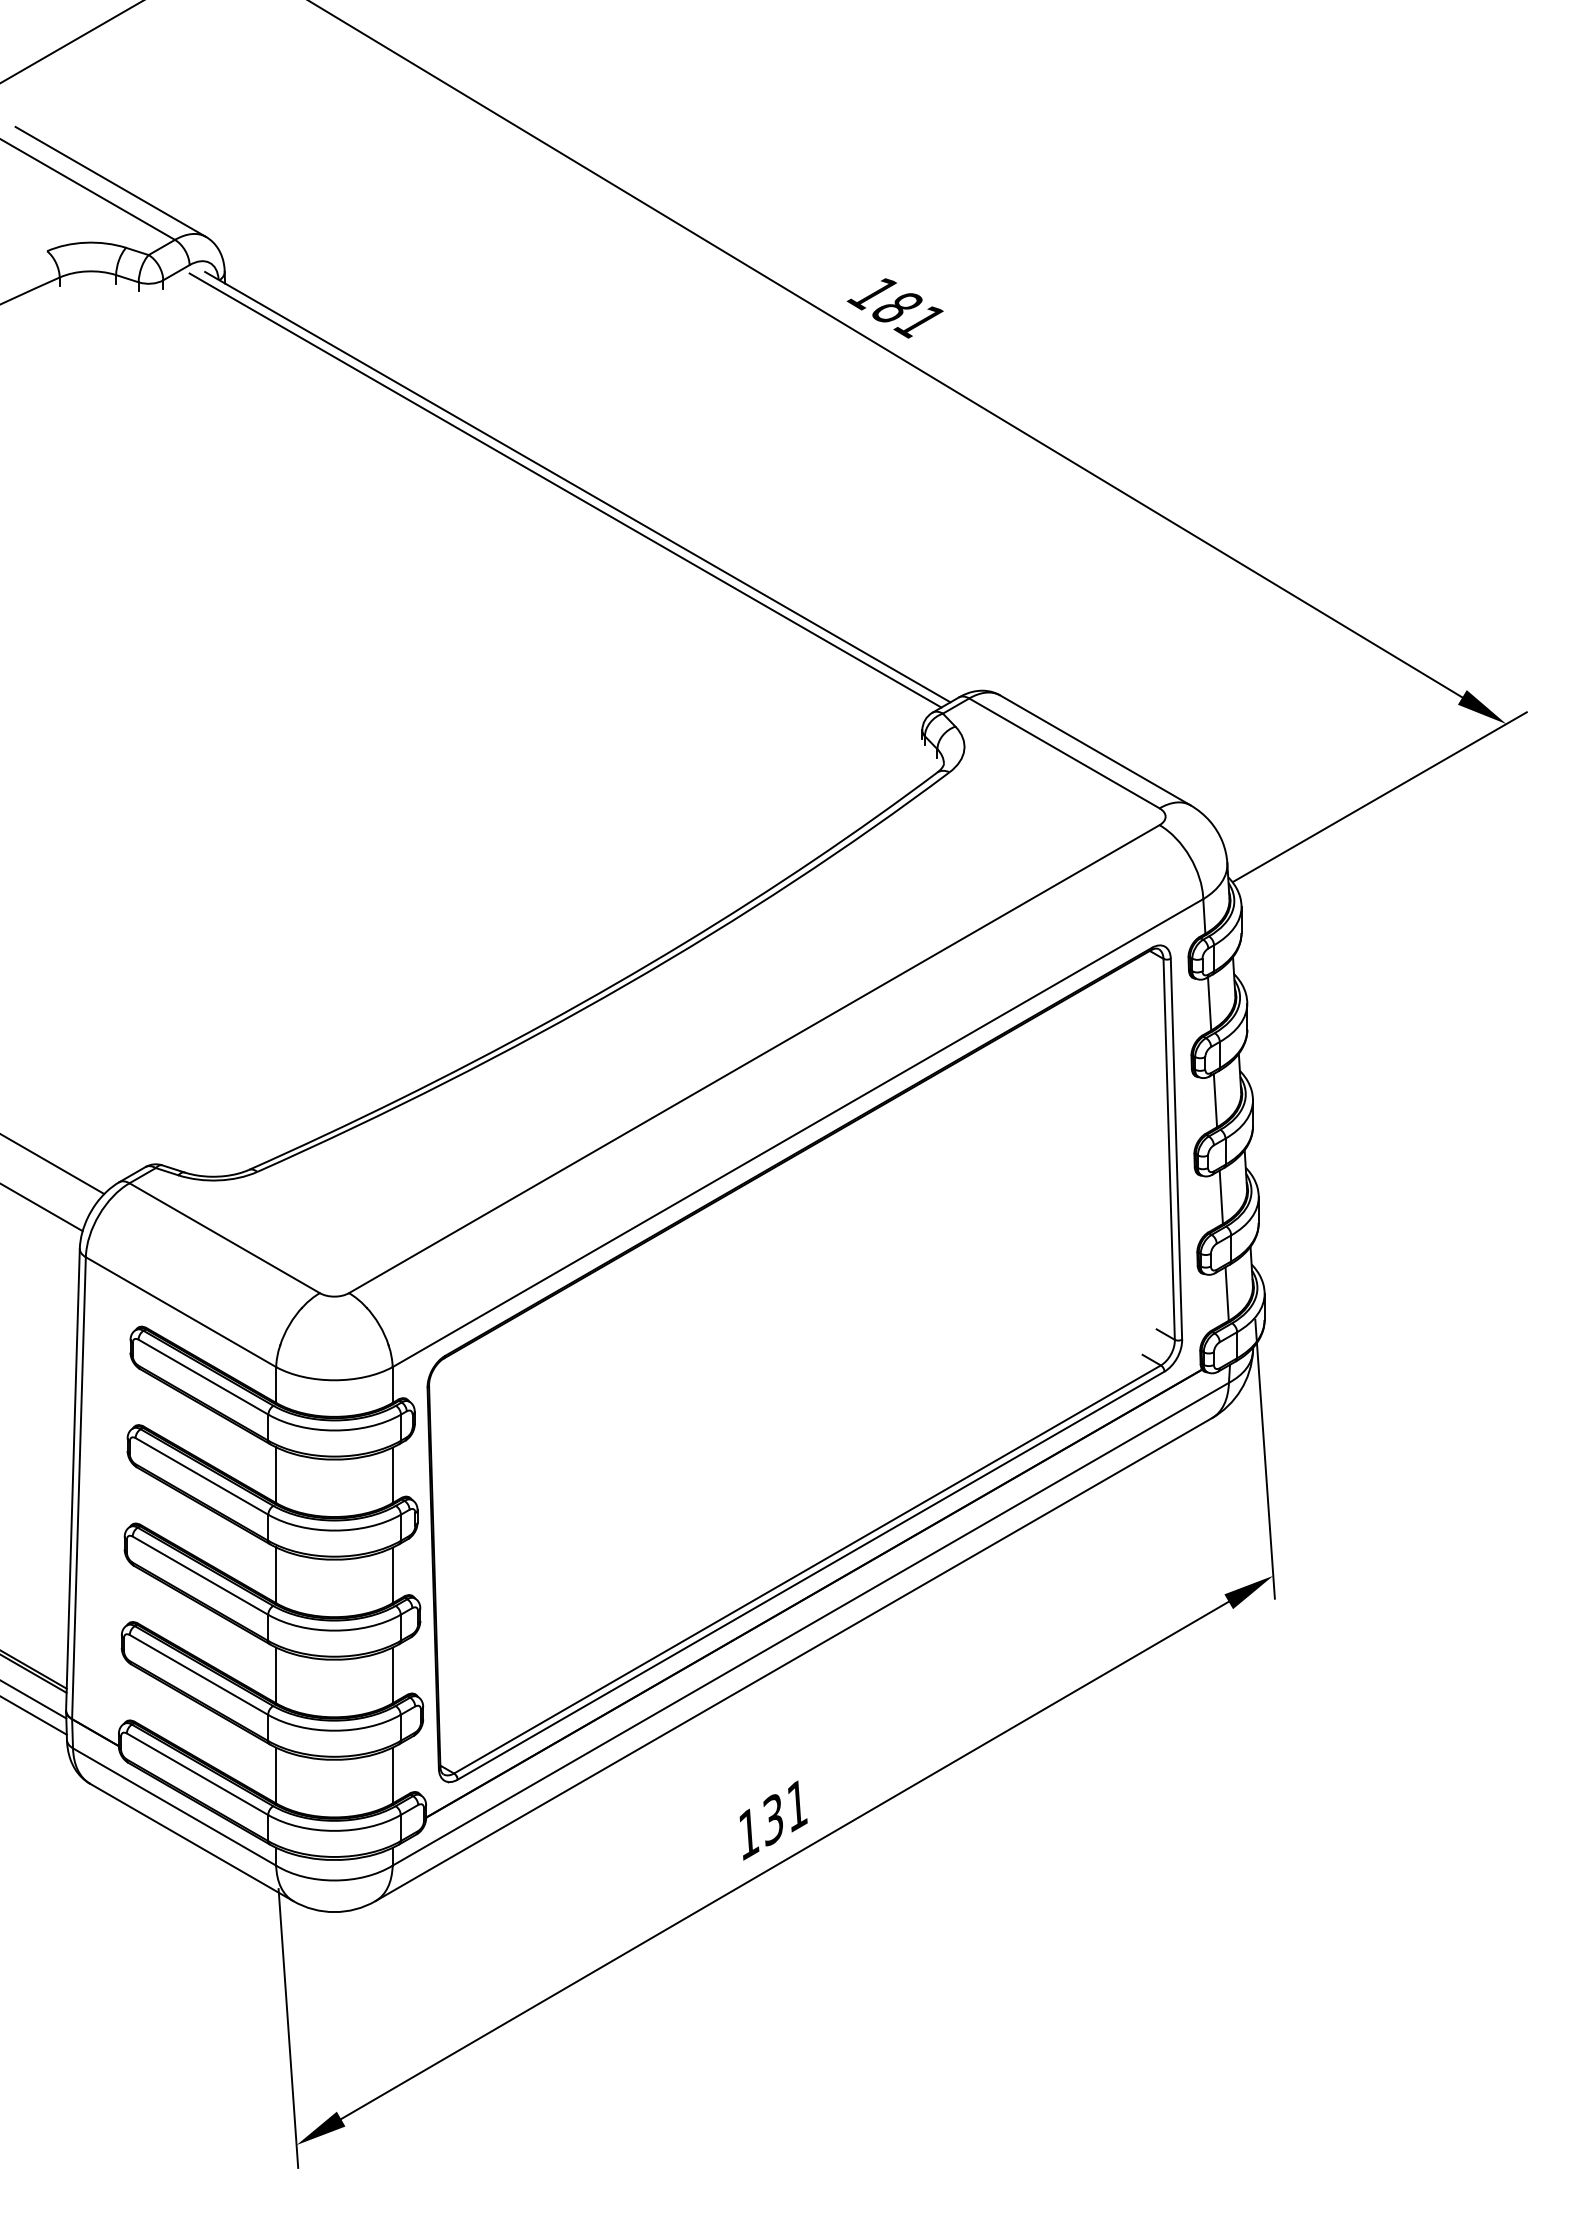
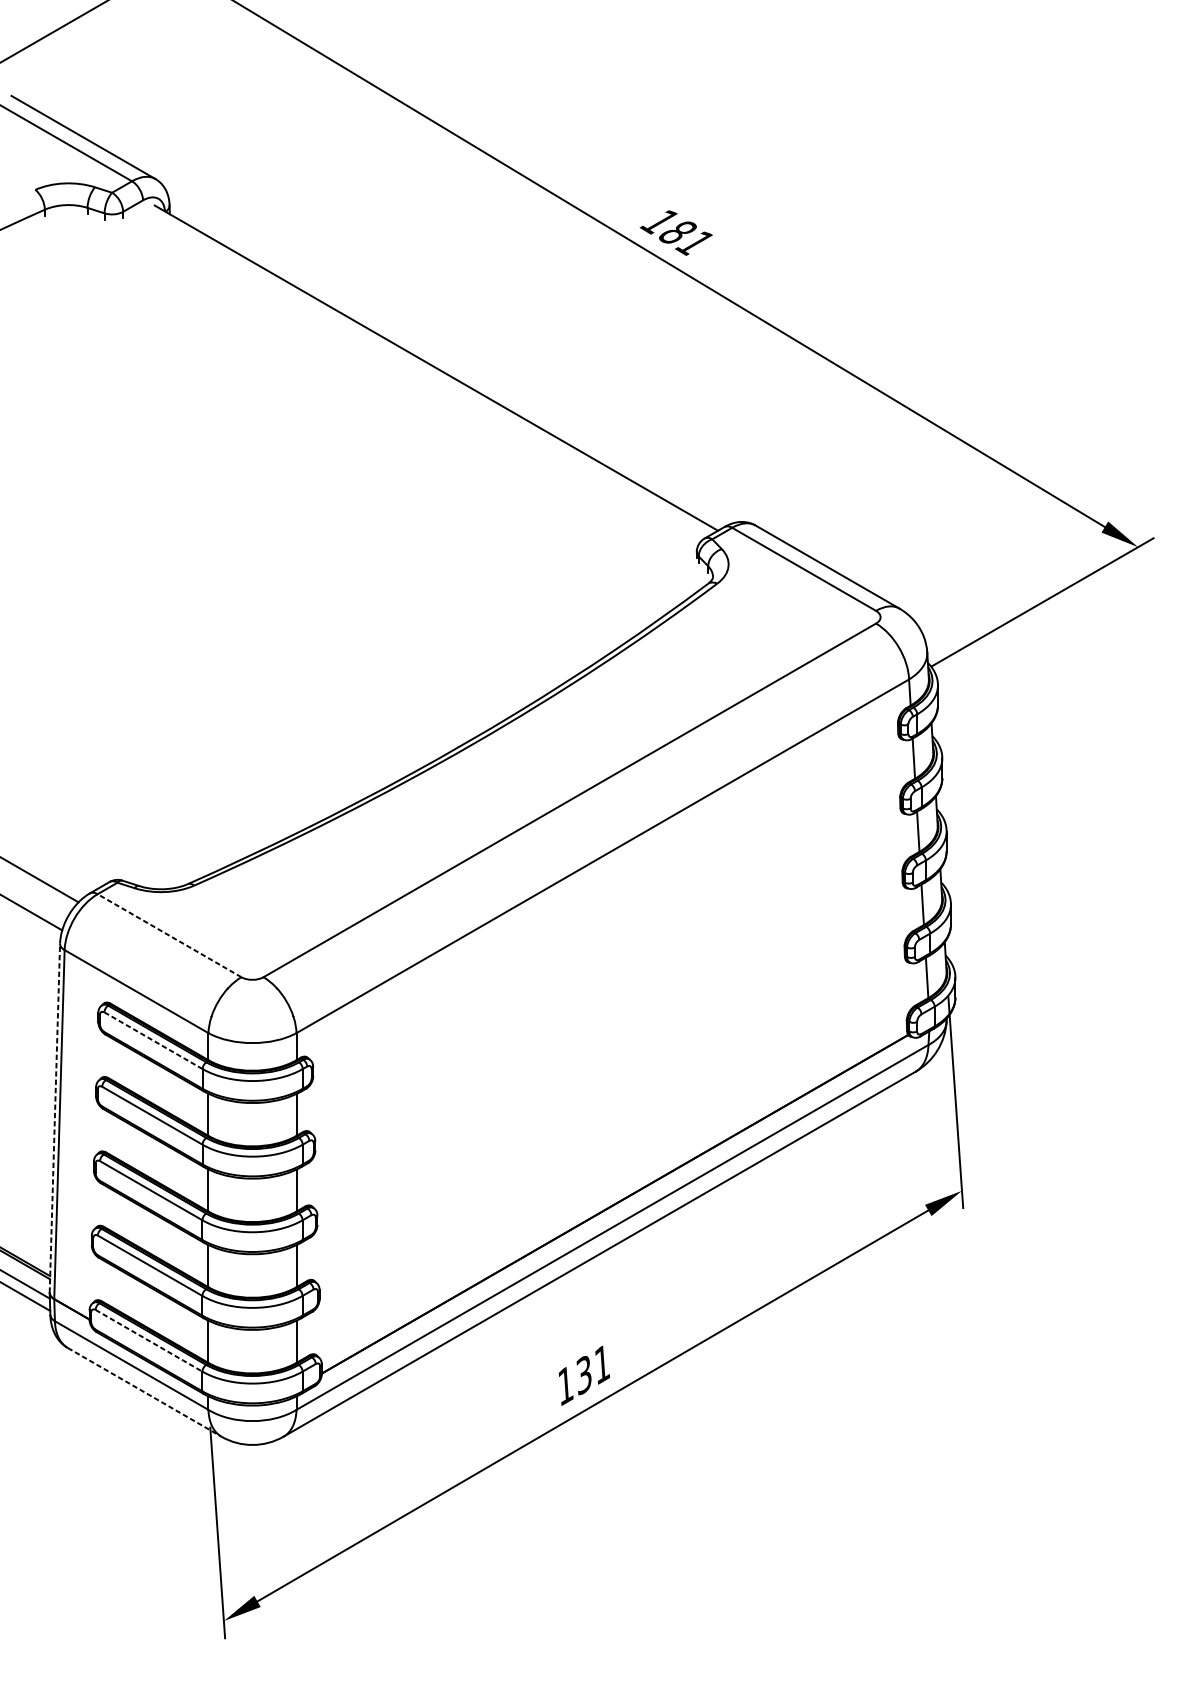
line: (565, 490) -> (427, 370), removed
line: (224, 1238) -> (169, 935), solid -> dashed
part: (804, 1363) -> (607, 1030), removed
line: (203, 1377) -> (153, 1040), solid -> dashed
line: (72, 1479) -> (54, 1118), solid -> dashed
line: (197, 1774) -> (149, 1340), solid -> dashed
line: (192, 1842) -> (145, 1392), solid -> dashed

